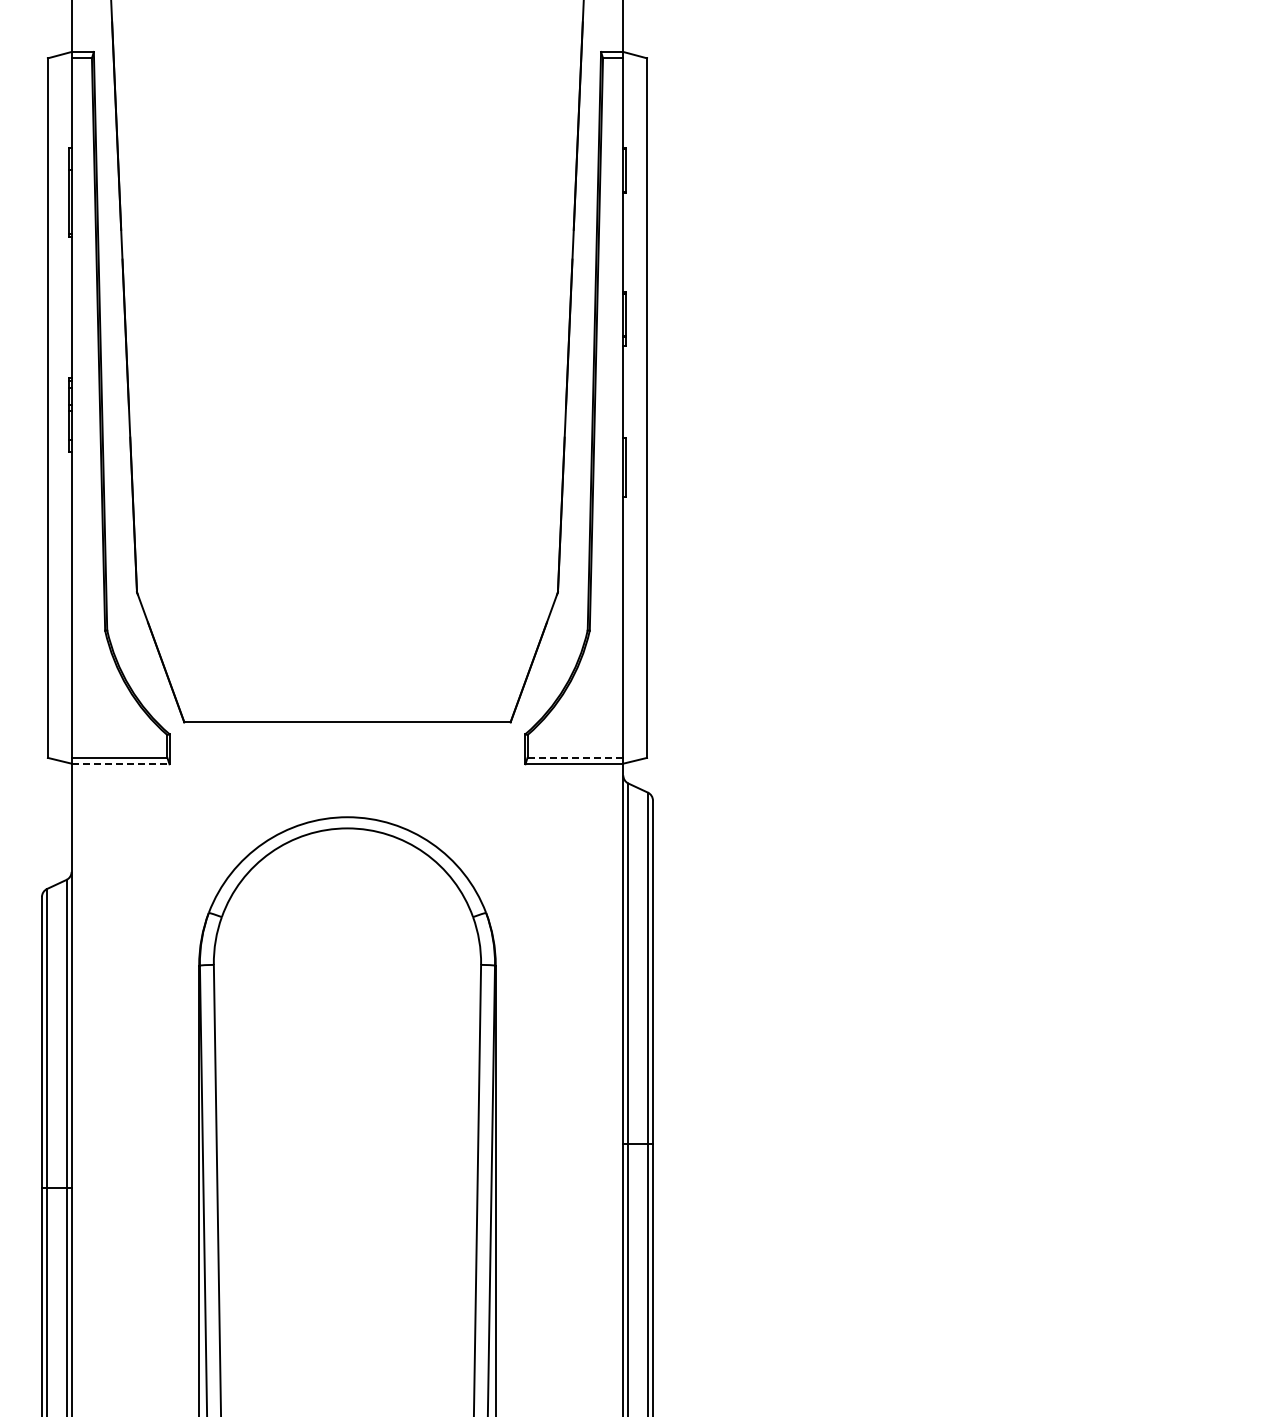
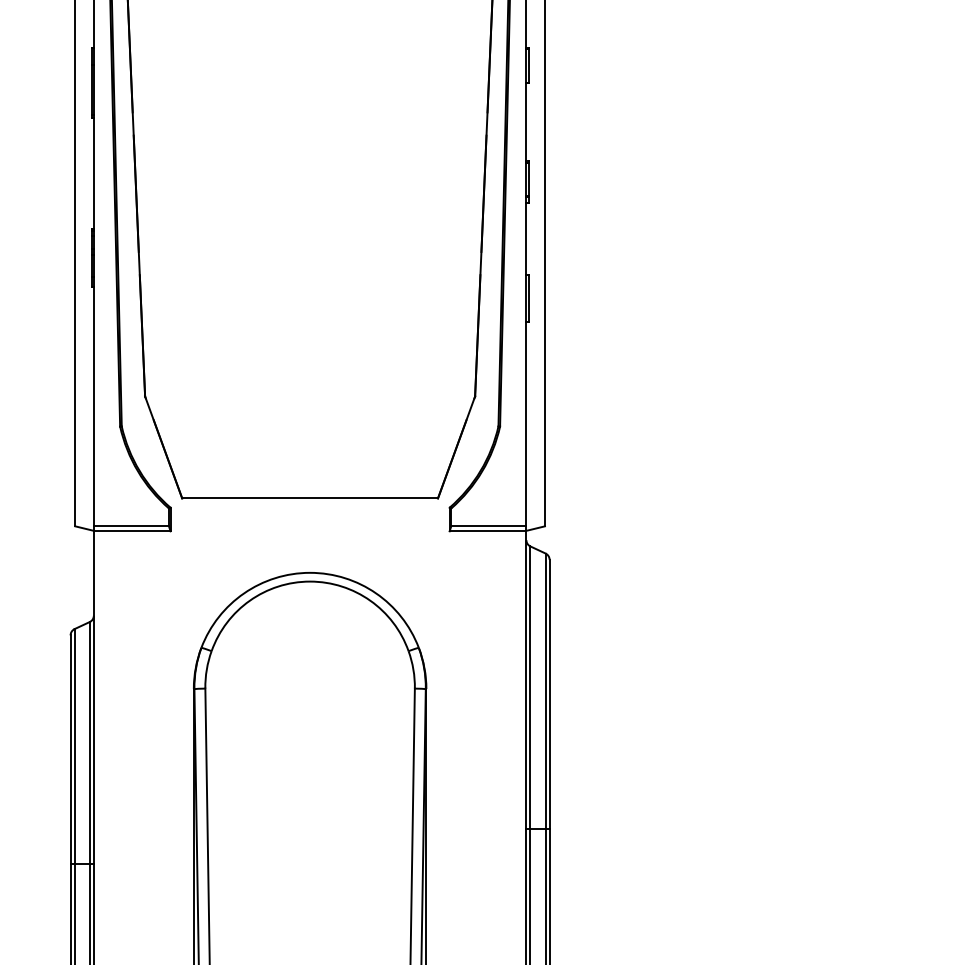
line: (575, 757) -> (488, 526), dashed -> solid
line: (120, 764) -> (132, 531), dashed -> solid

